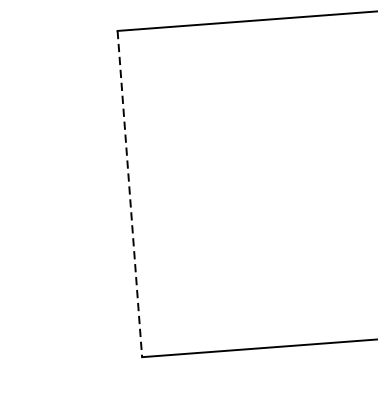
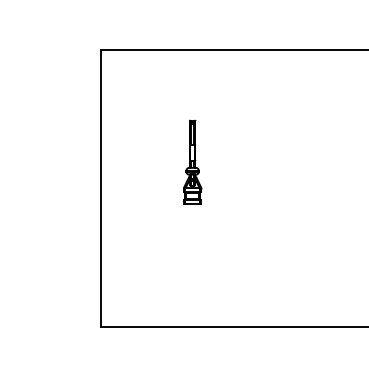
part: (234, 154) -> (192, 161), added
line: (130, 194) -> (101, 188), dashed -> solid

